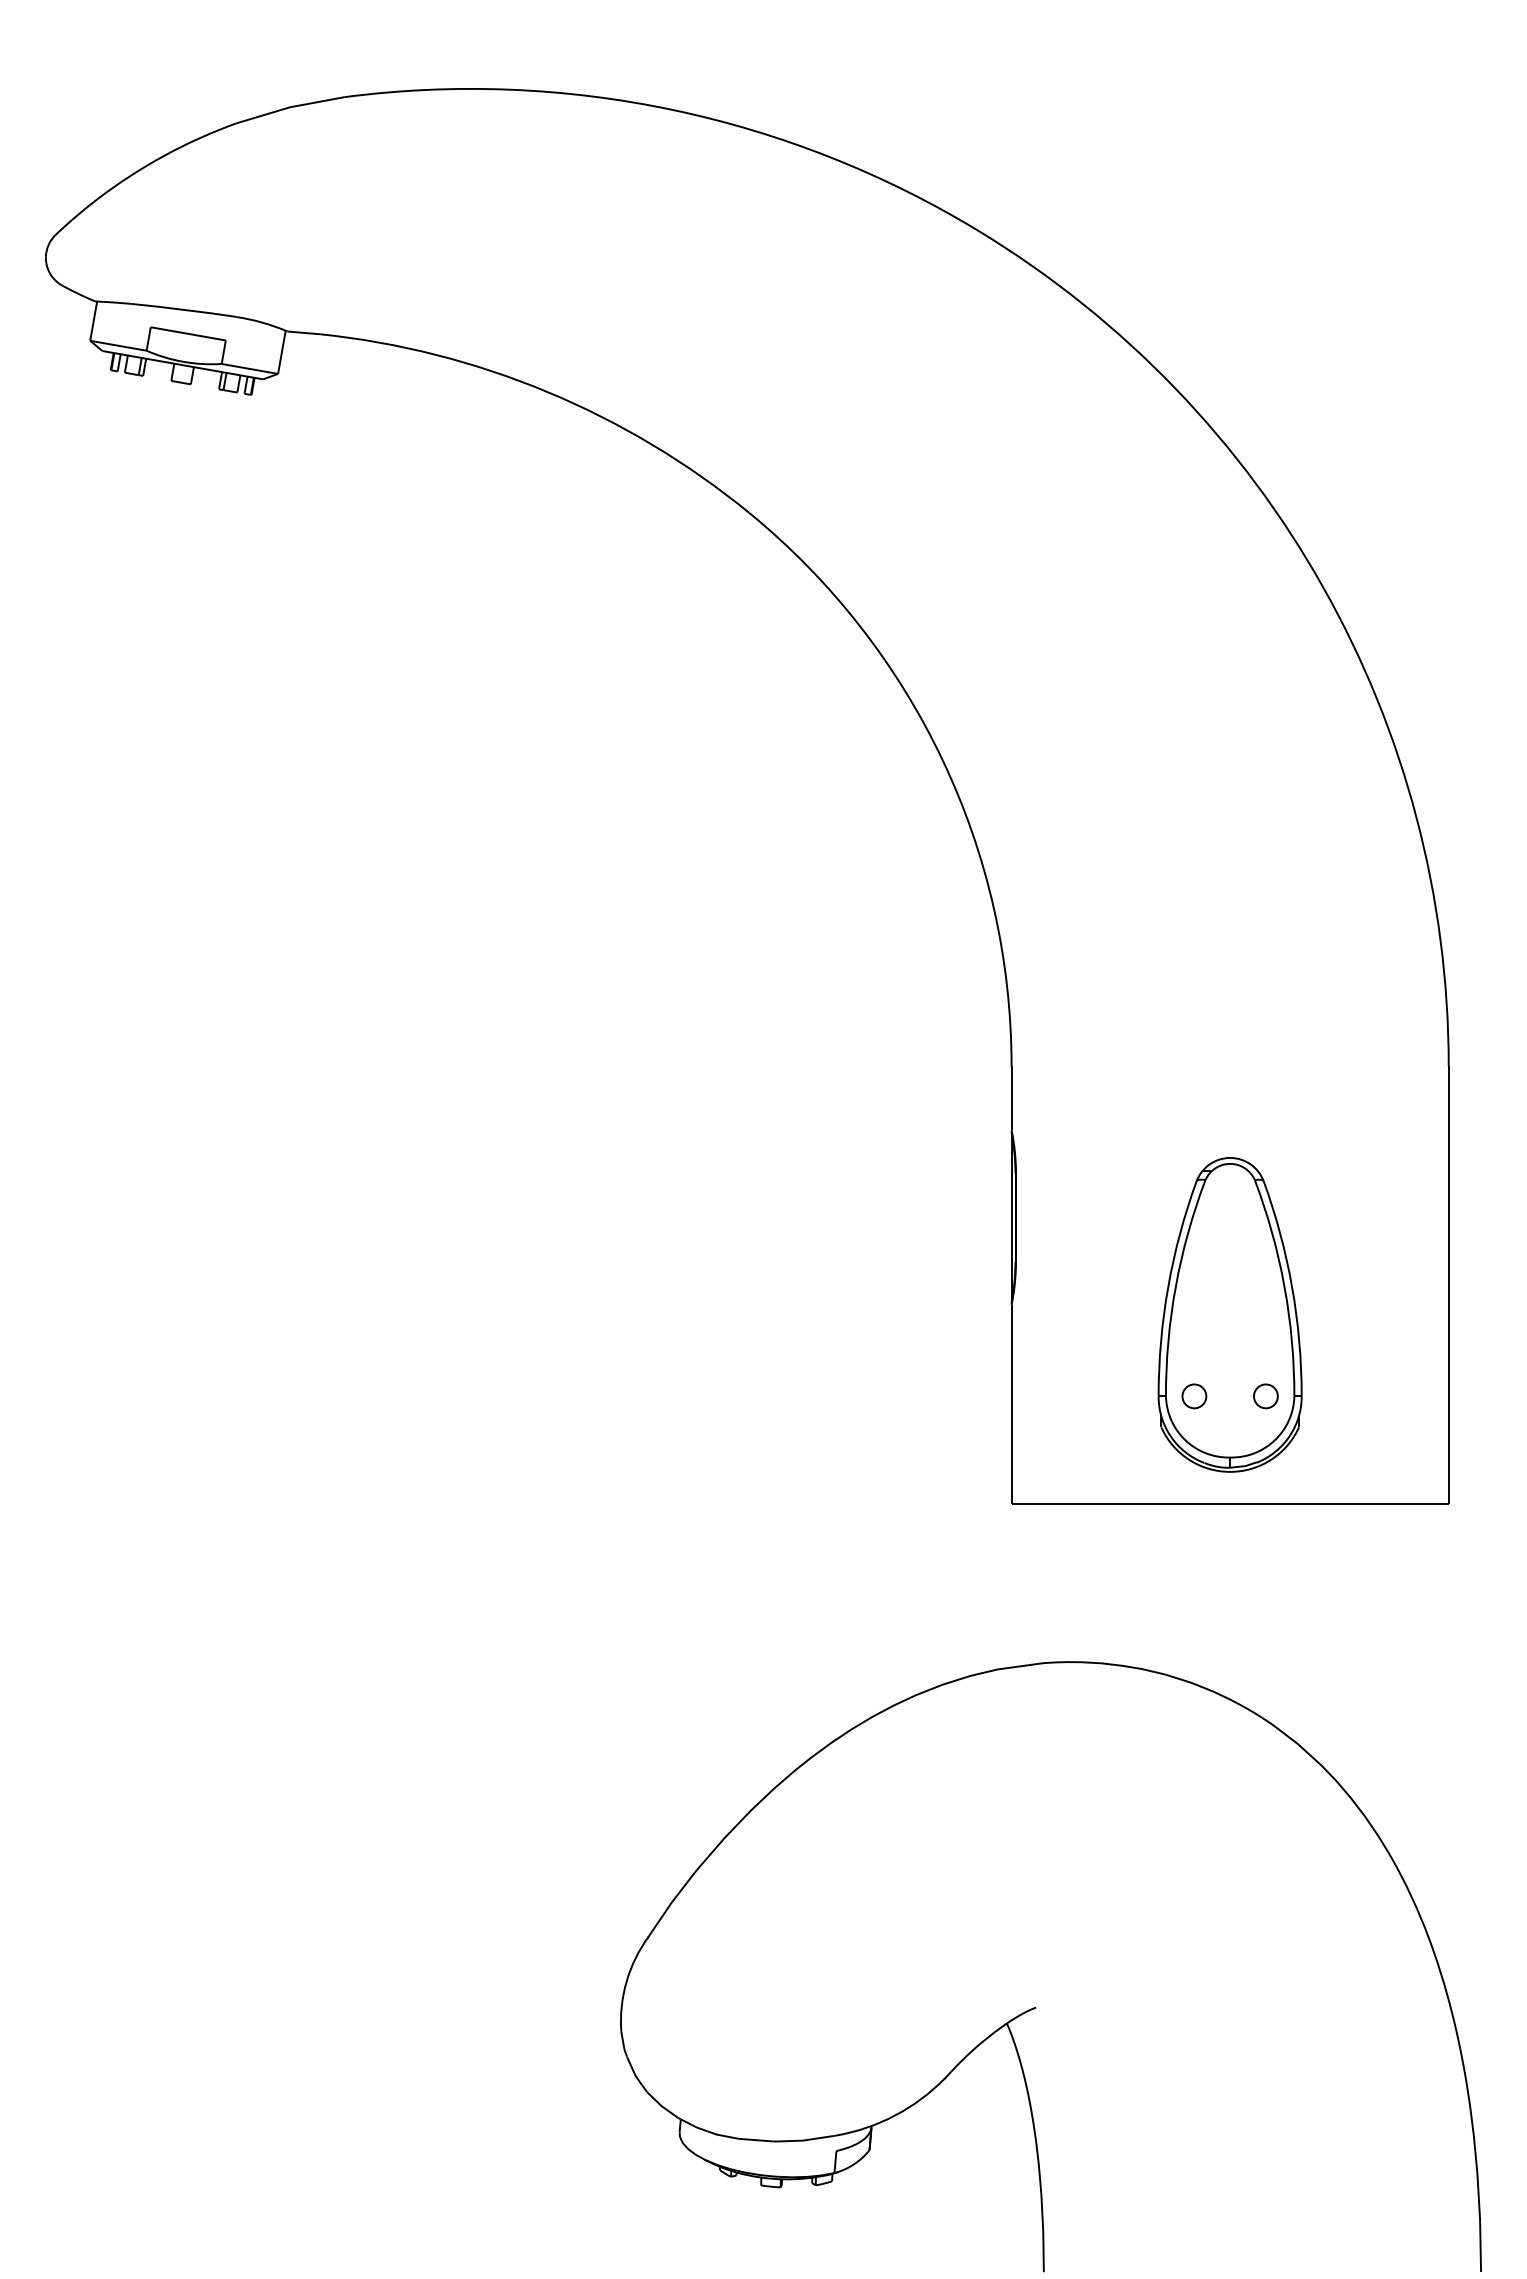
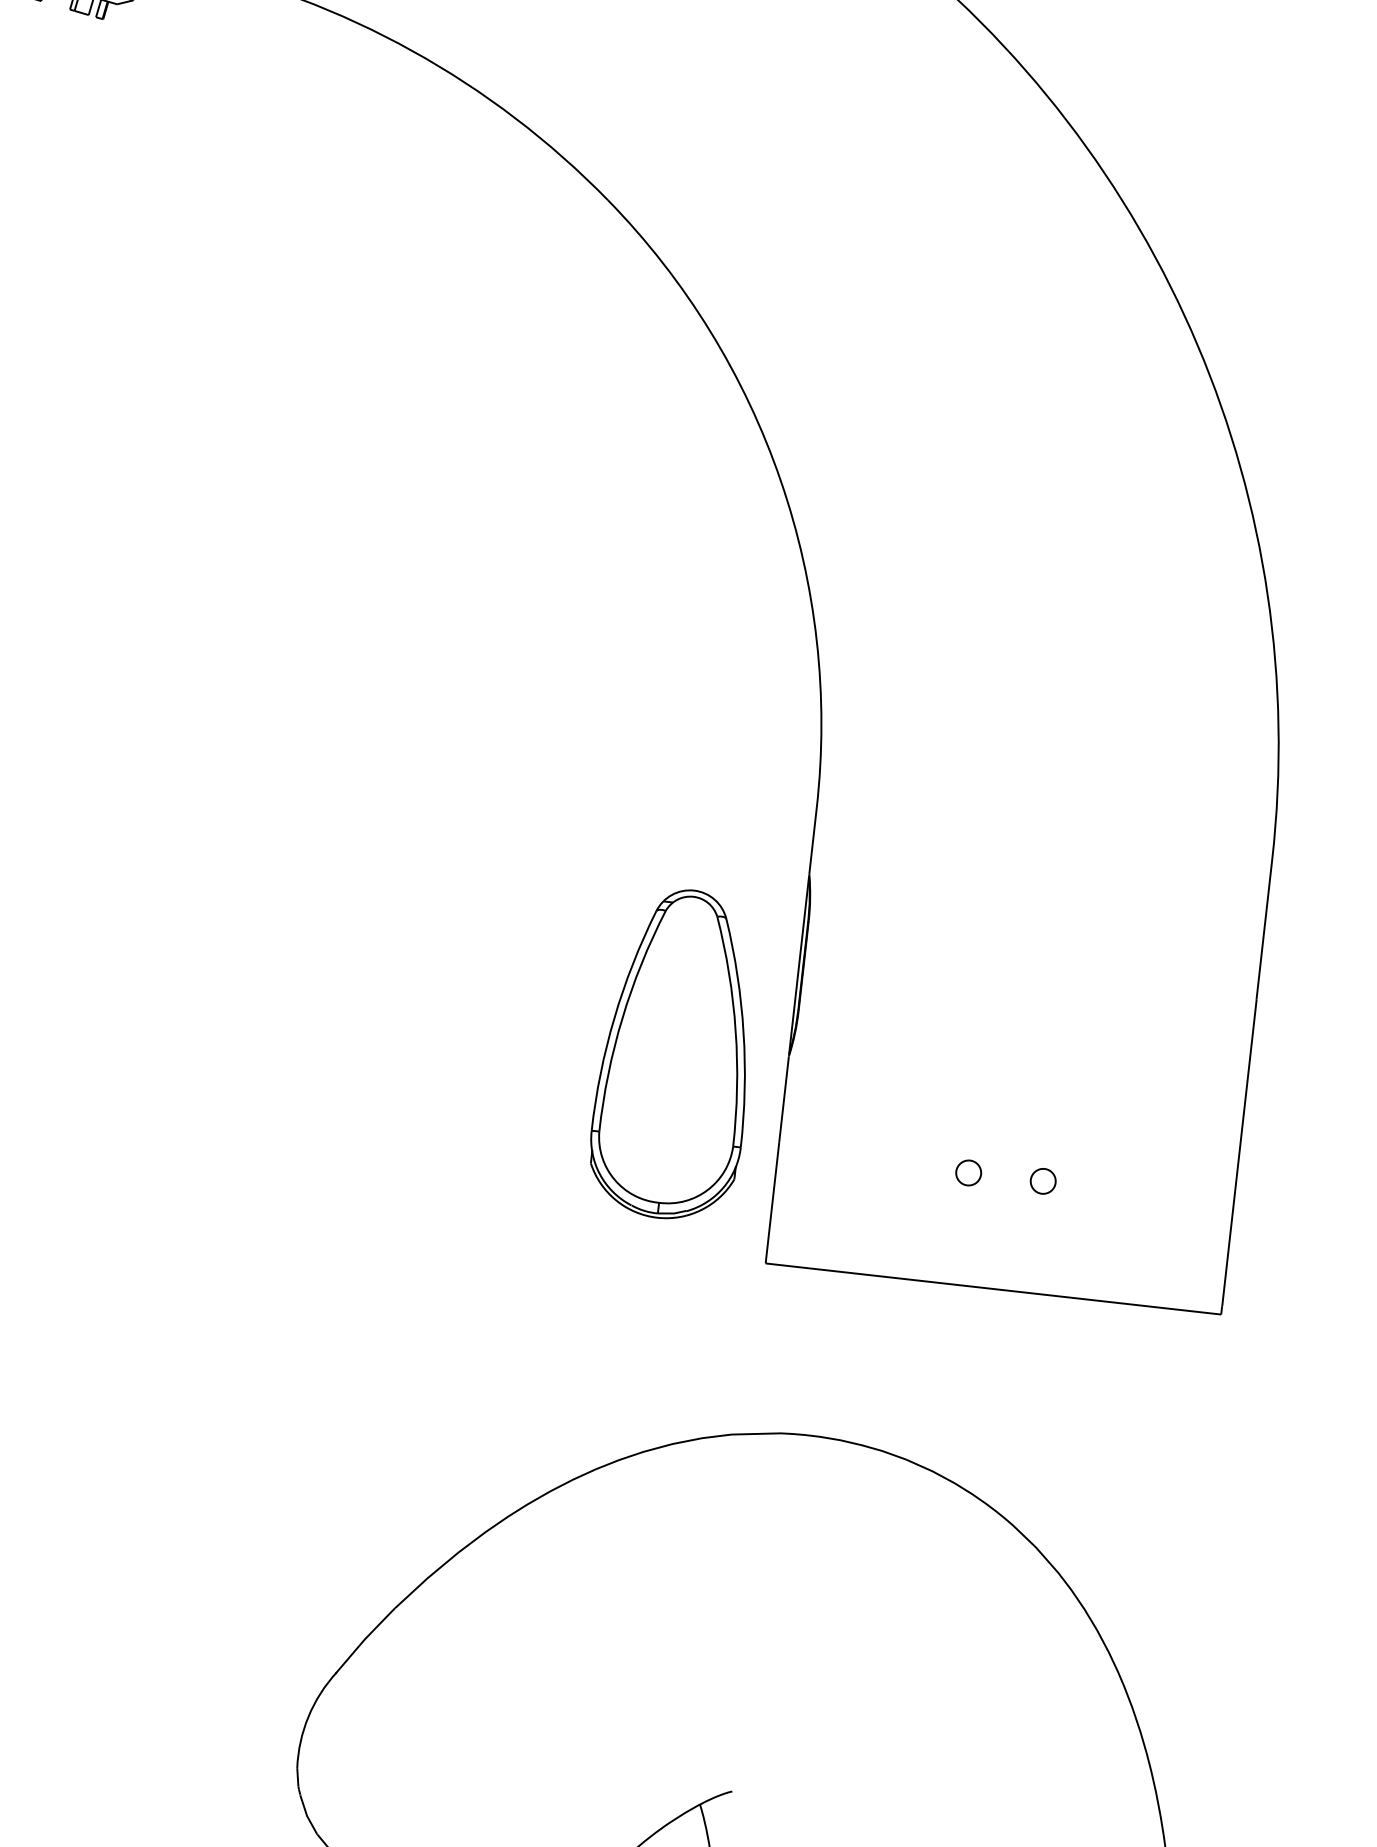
part: (1229, 1314) -> (675, 1053), moved

